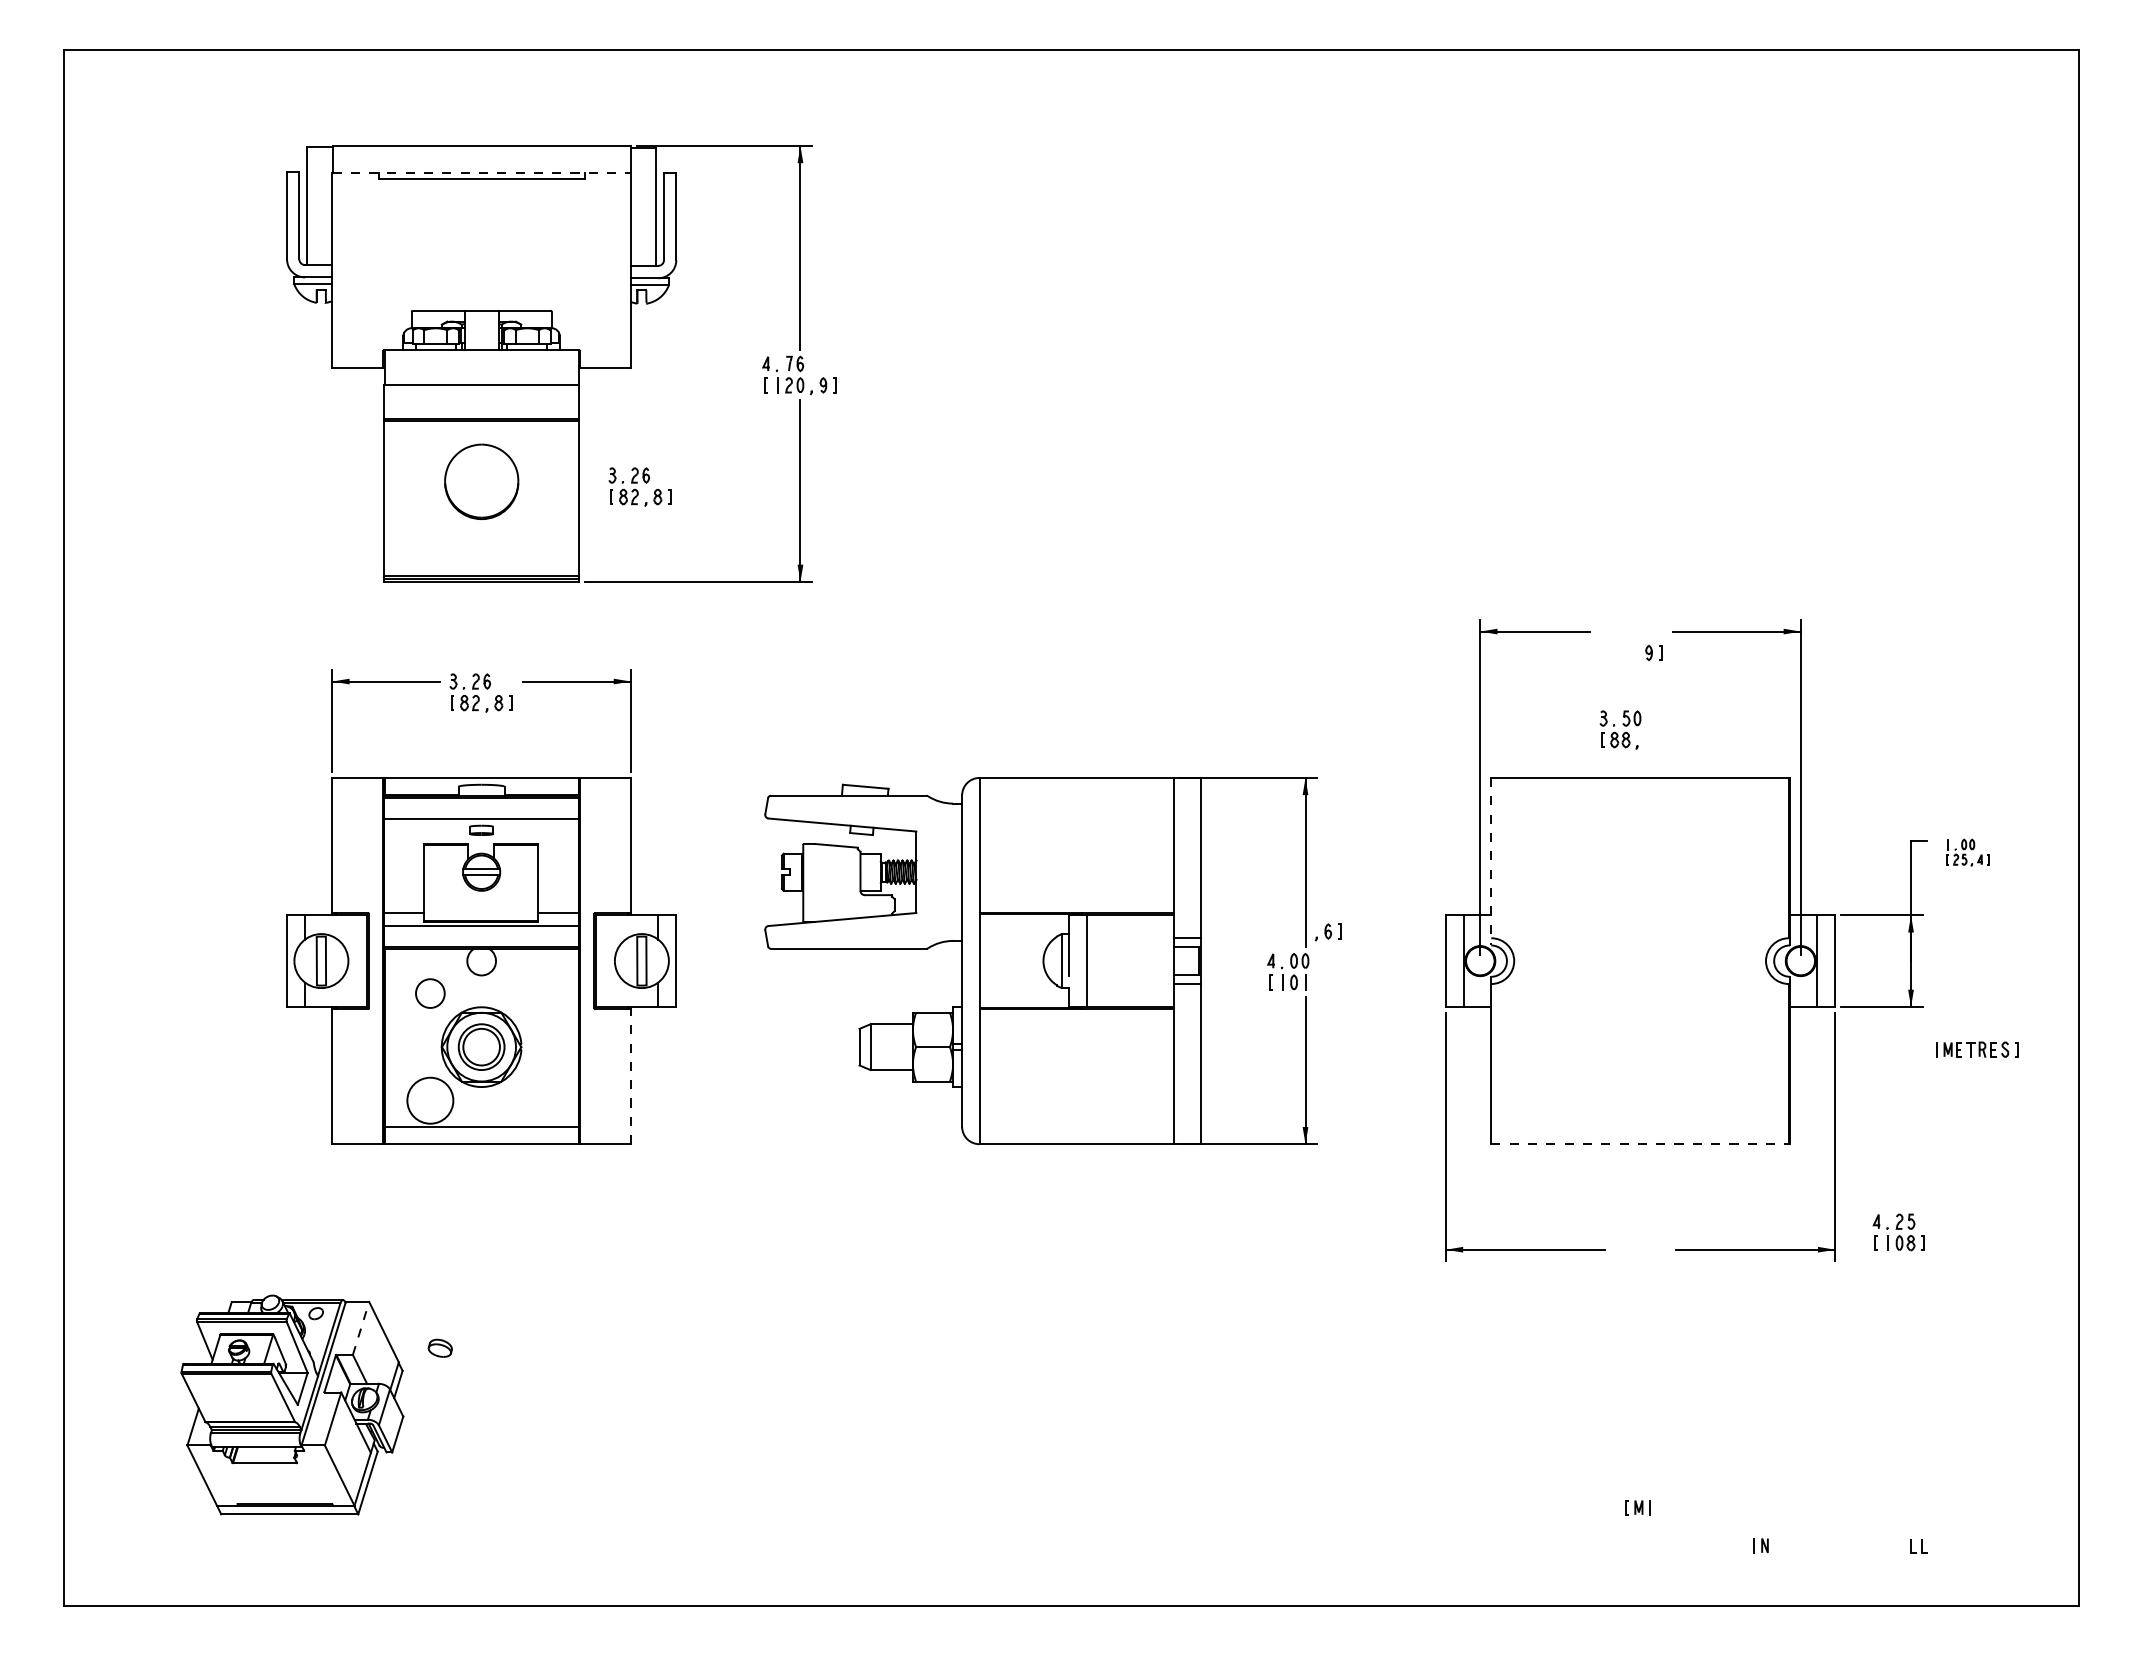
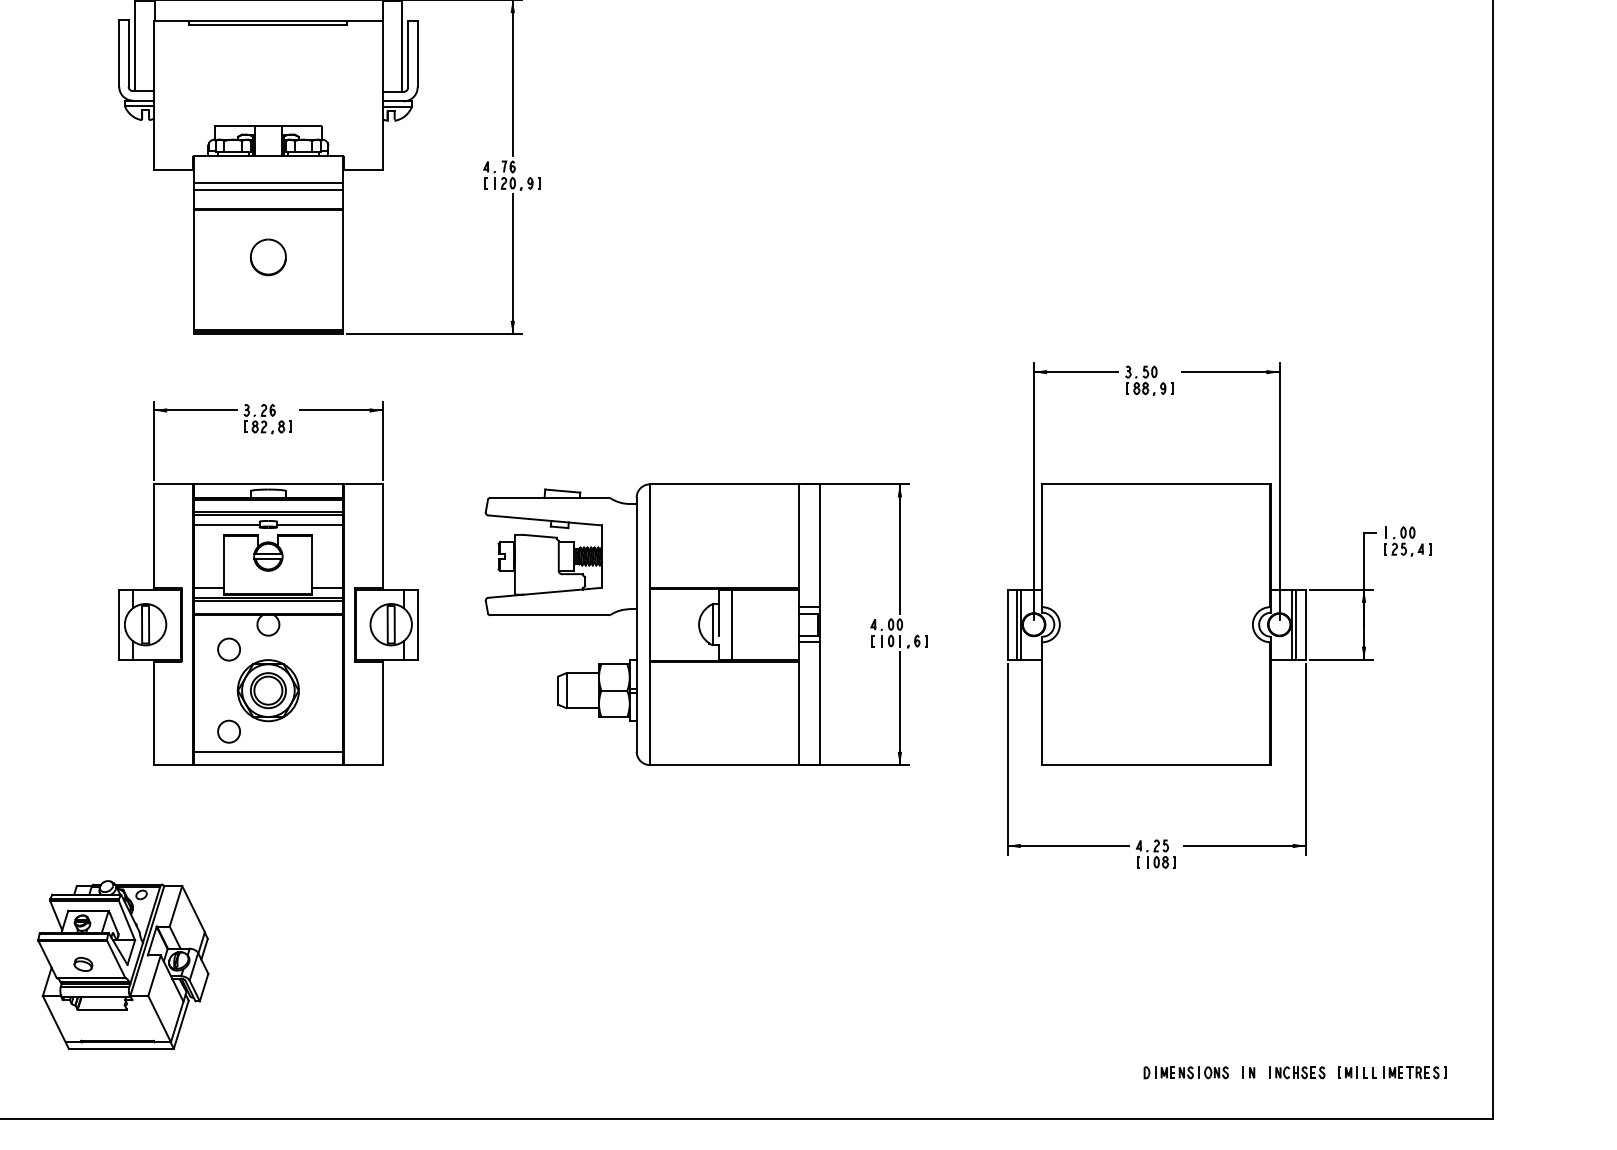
line: (482, 173) -> (269, 21), dashed -> solid
line: (481, 394) -> (268, 190), added
part: (481, 481) -> (268, 257), size x0.62
part: (639, 486) -> (389, 260), removed
part: (1620, 729) -> (1141, 380), moved
line: (481, 814) -> (268, 512), added
line: (427, 831) -> (226, 525), added
line: (535, 831) -> (309, 525), added
part: (1967, 852) -> (1407, 541), size x1.43
line: (1491, 861) -> (1042, 548), dashed -> solid
line: (481, 930) -> (268, 601), added
part: (1328, 932) -> (917, 641), moved
line: (1458, 960) -> (1017, 624), added
line: (1822, 960) -> (1296, 624), added
part: (1977, 1049) -> (1414, 1072), moved
line: (630, 1075) -> (382, 712), dashed -> solid
circle: (430, 1100) -> (229, 731), size x0.62
line: (1641, 1144) -> (1157, 765), dashed -> solid
part: (1898, 1232) -> (1155, 854), moved
line: (361, 1328) -> (176, 906), dashed -> solid
part: (439, 1347) -> (82, 963), moved
part: (1637, 1507) -> (1347, 1072), moved
part: (1678, 1545) -> (1185, 1072), added
part: (1823, 1545) -> (1296, 1072), added

